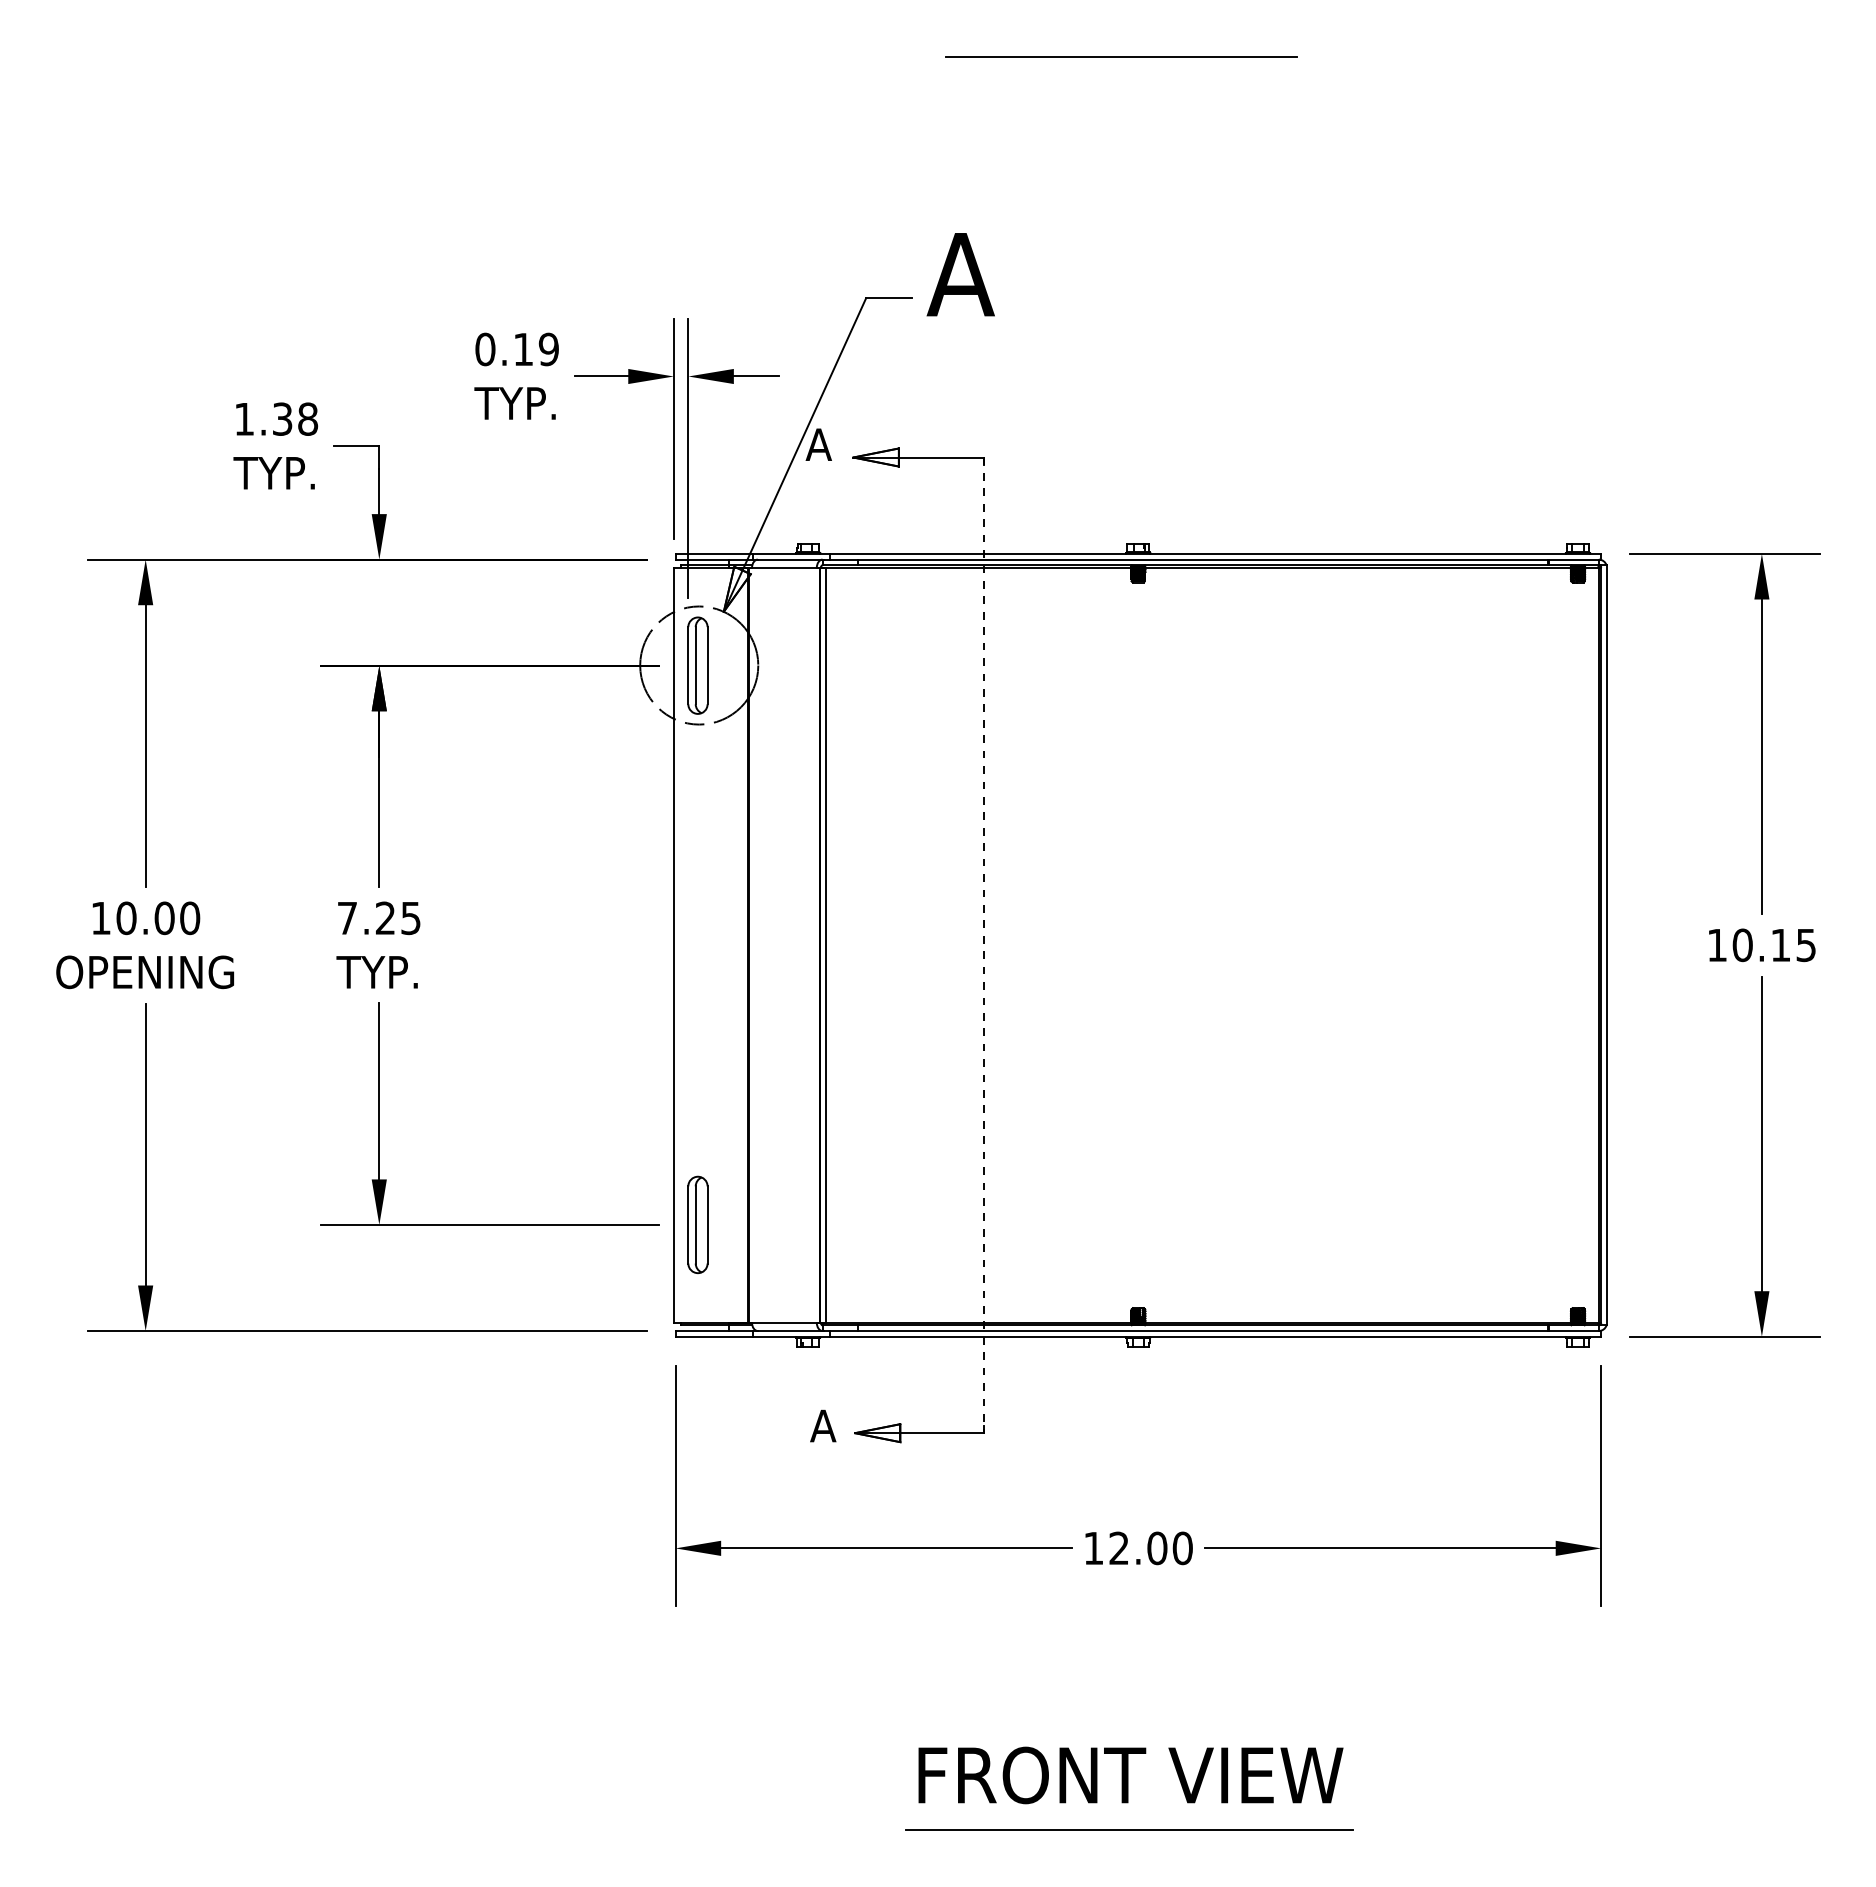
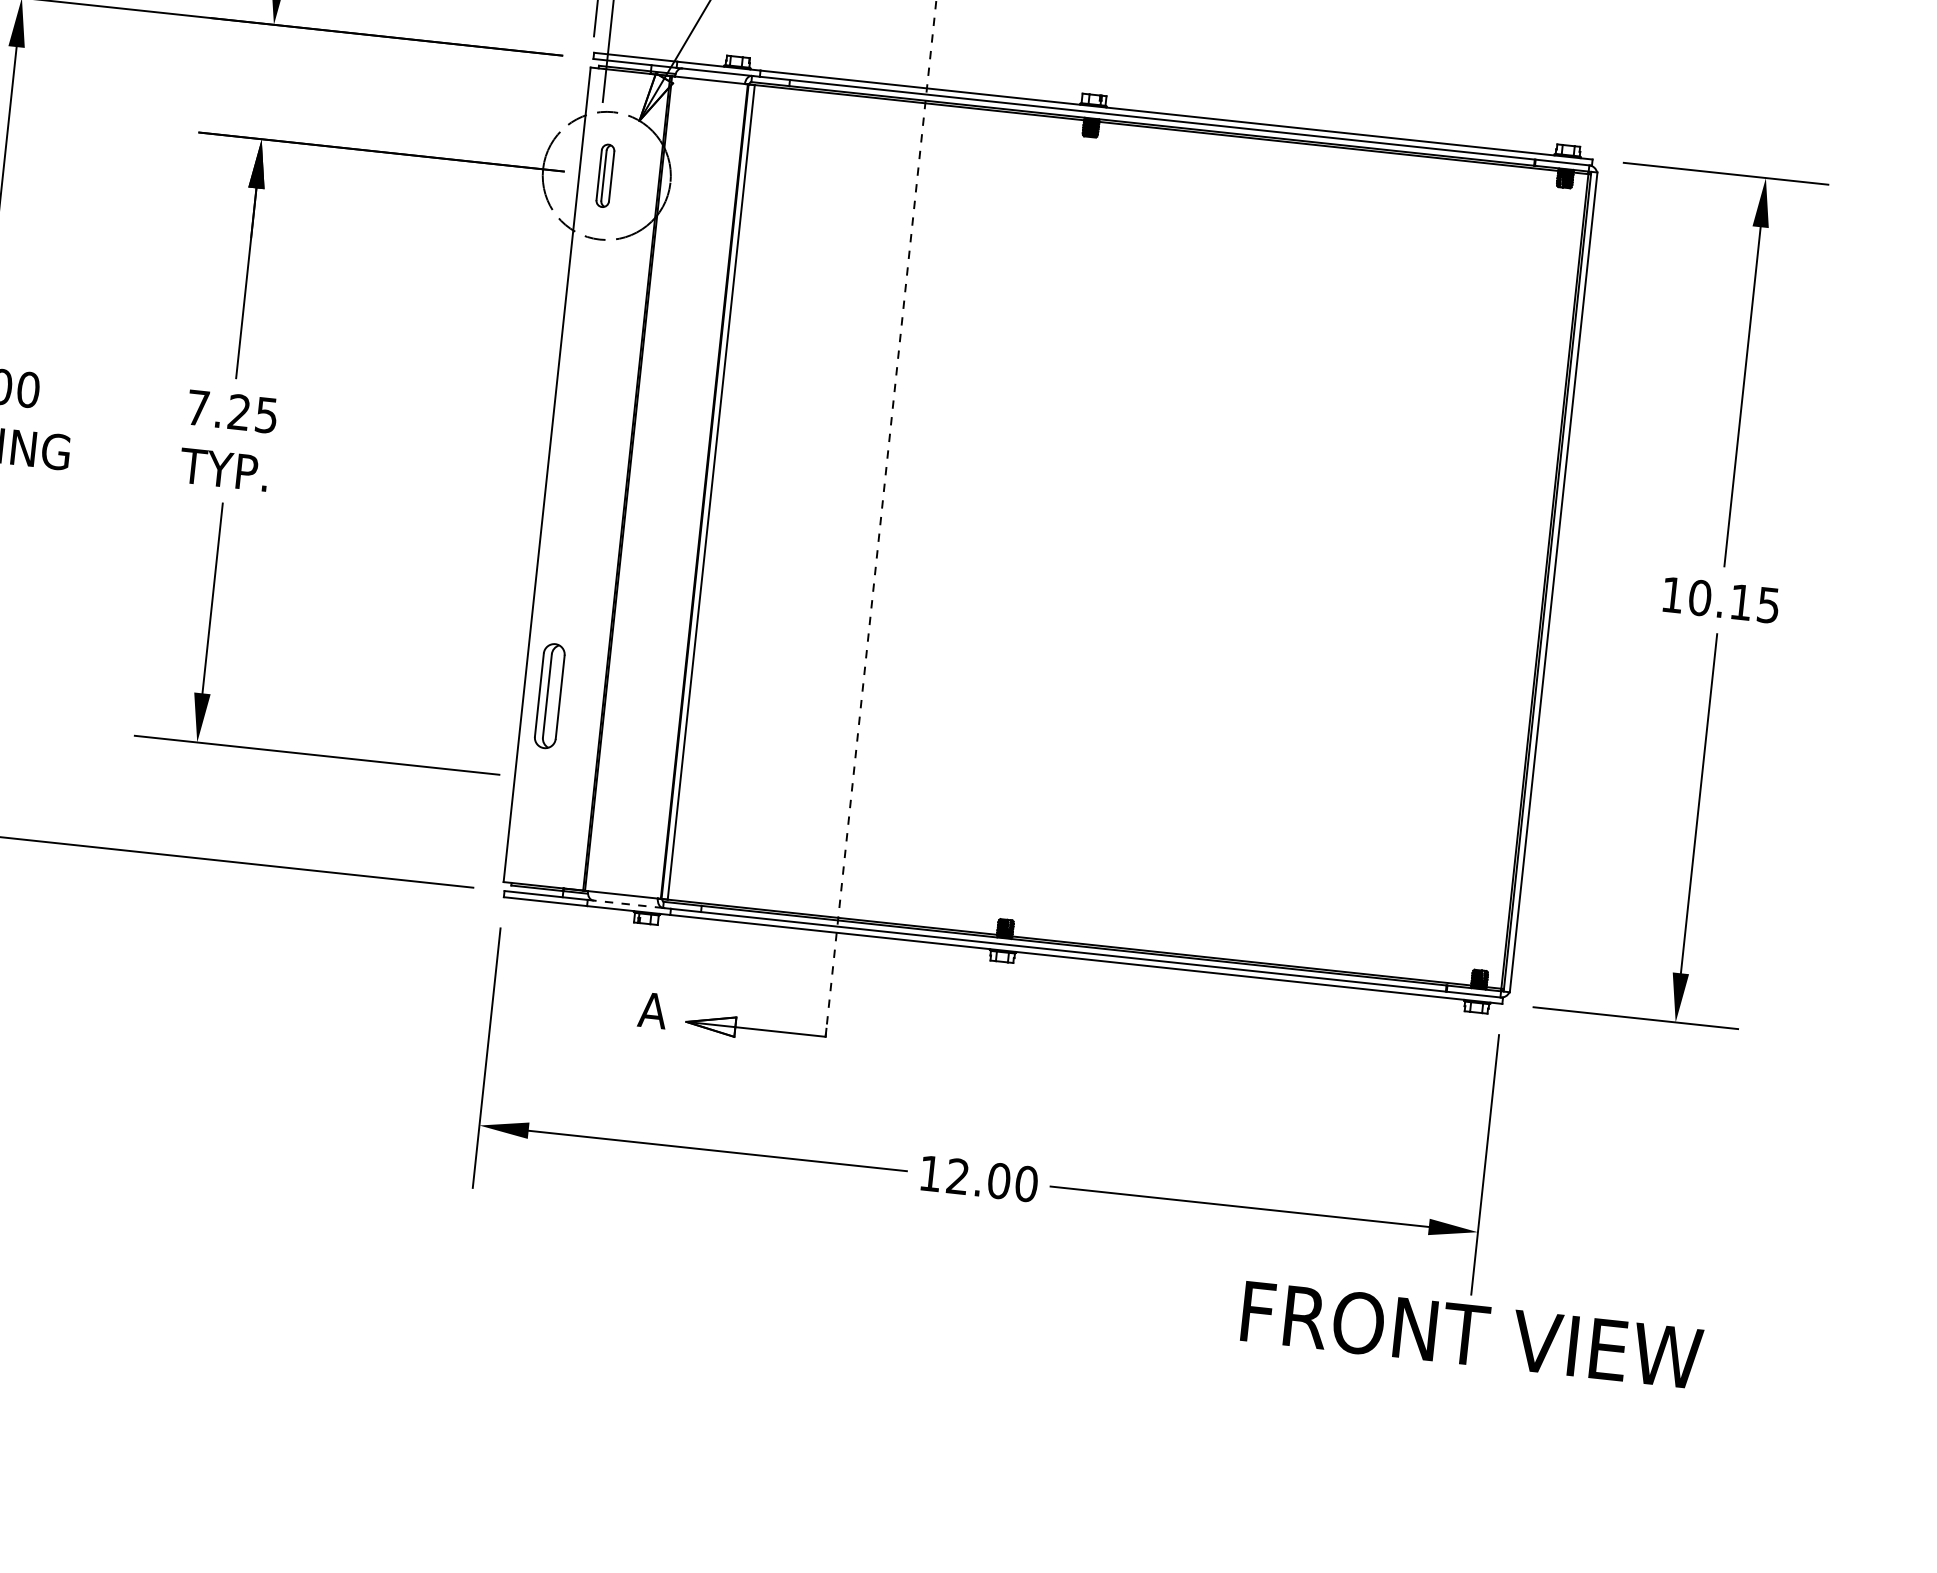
part: (697, 665) -> (604, 175), size x0.6
part: (697, 1224) -> (549, 695), moved
line: (789, 1331) -> (627, 904), solid -> dashed
text: (1130, 1775) -> (1471, 1335), moved
line: (1129, 1830) -> (936, 1482), removed

